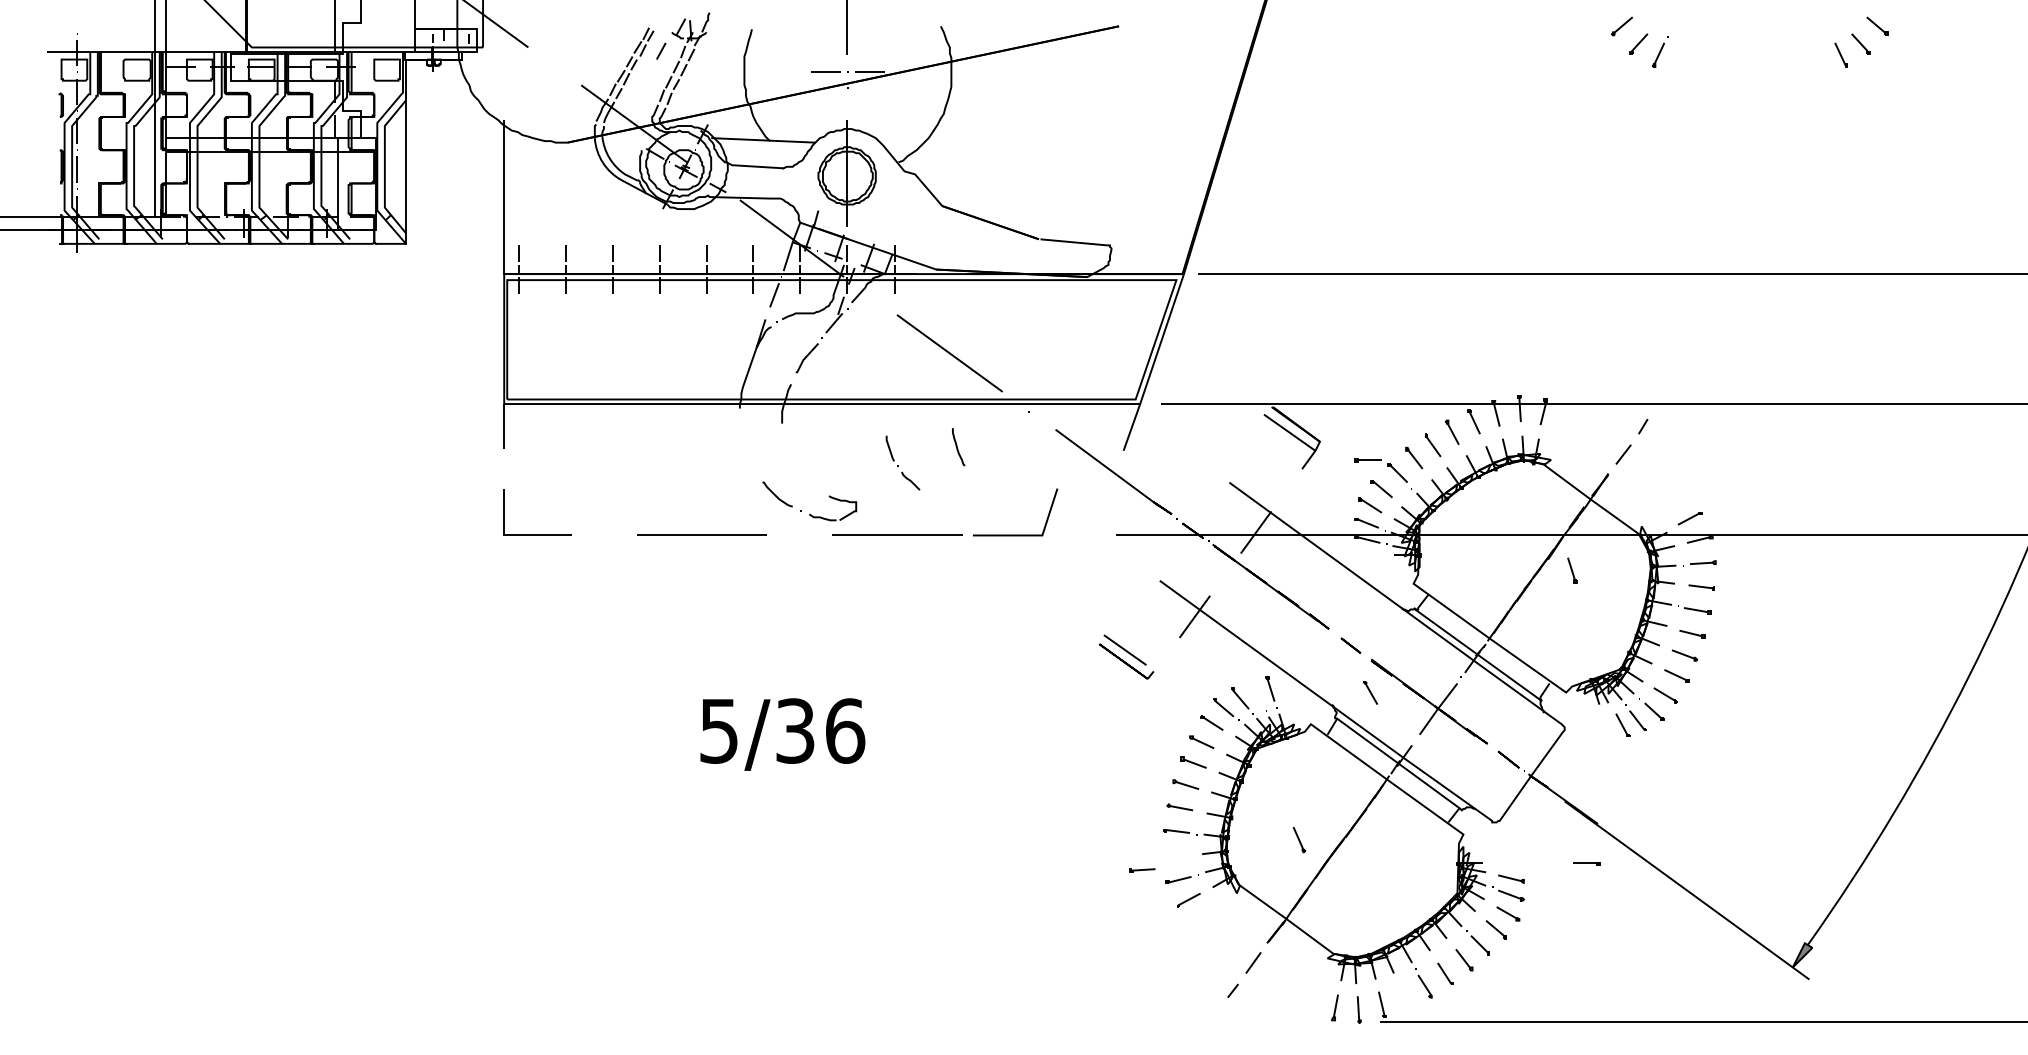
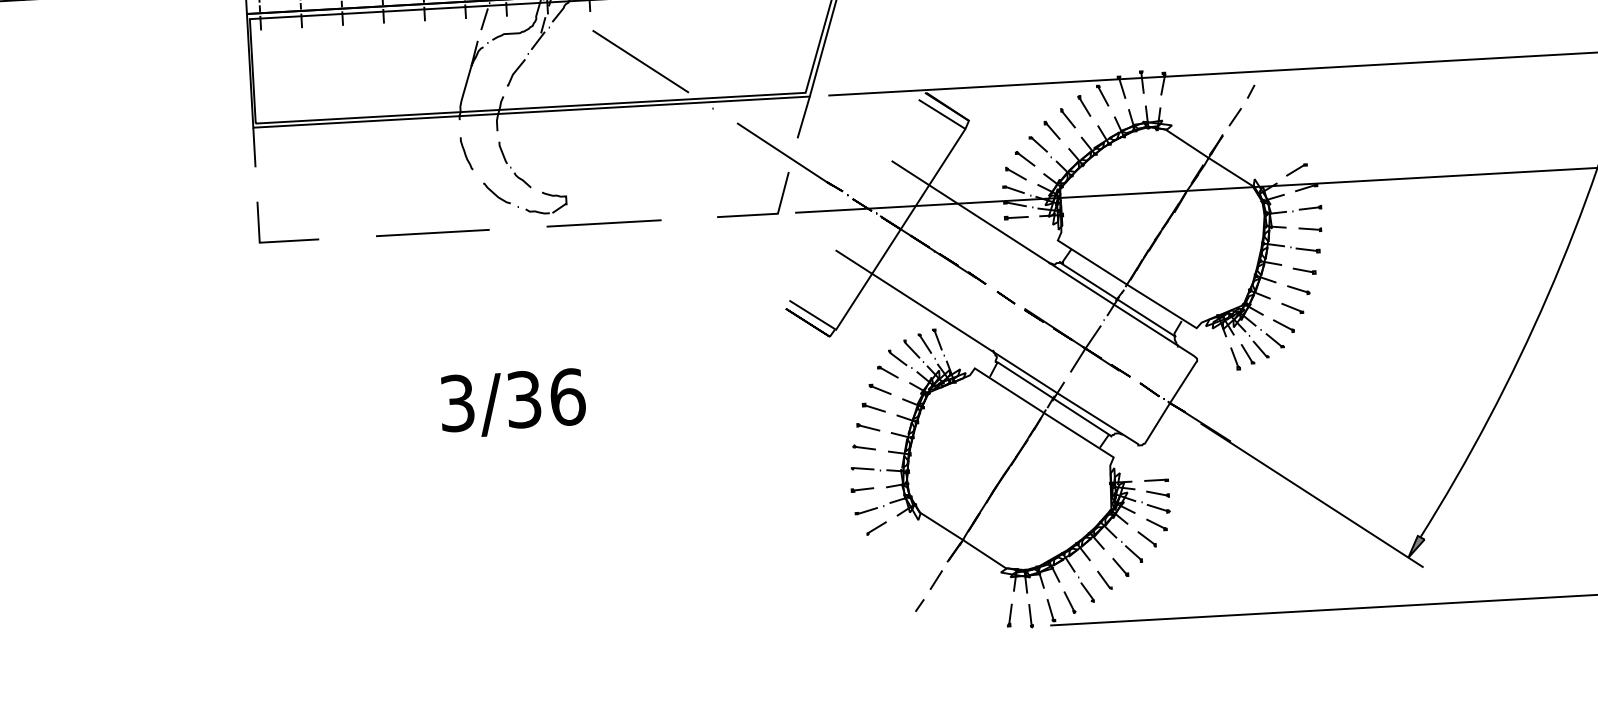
curve: (957, 447) -> (465, 153), moved
part: (1367, 460) -> (1016, 218), moved
part: (902, 462) -> (514, 164), moved
part: (1015, 534) -> (754, 214), moved
part: (1572, 570) -> (1235, 358), moved
line: (1216, 586) -> (885, 252), dashed -> solid
part: (1370, 692) -> (924, 343), moved
text: (718, 730) -> (456, 402), 5/36 -> 3/36
part: (1299, 840) -> (1070, 602), moved
part: (1586, 863) -> (1156, 480), moved
part: (1142, 870) -> (862, 489), moved

